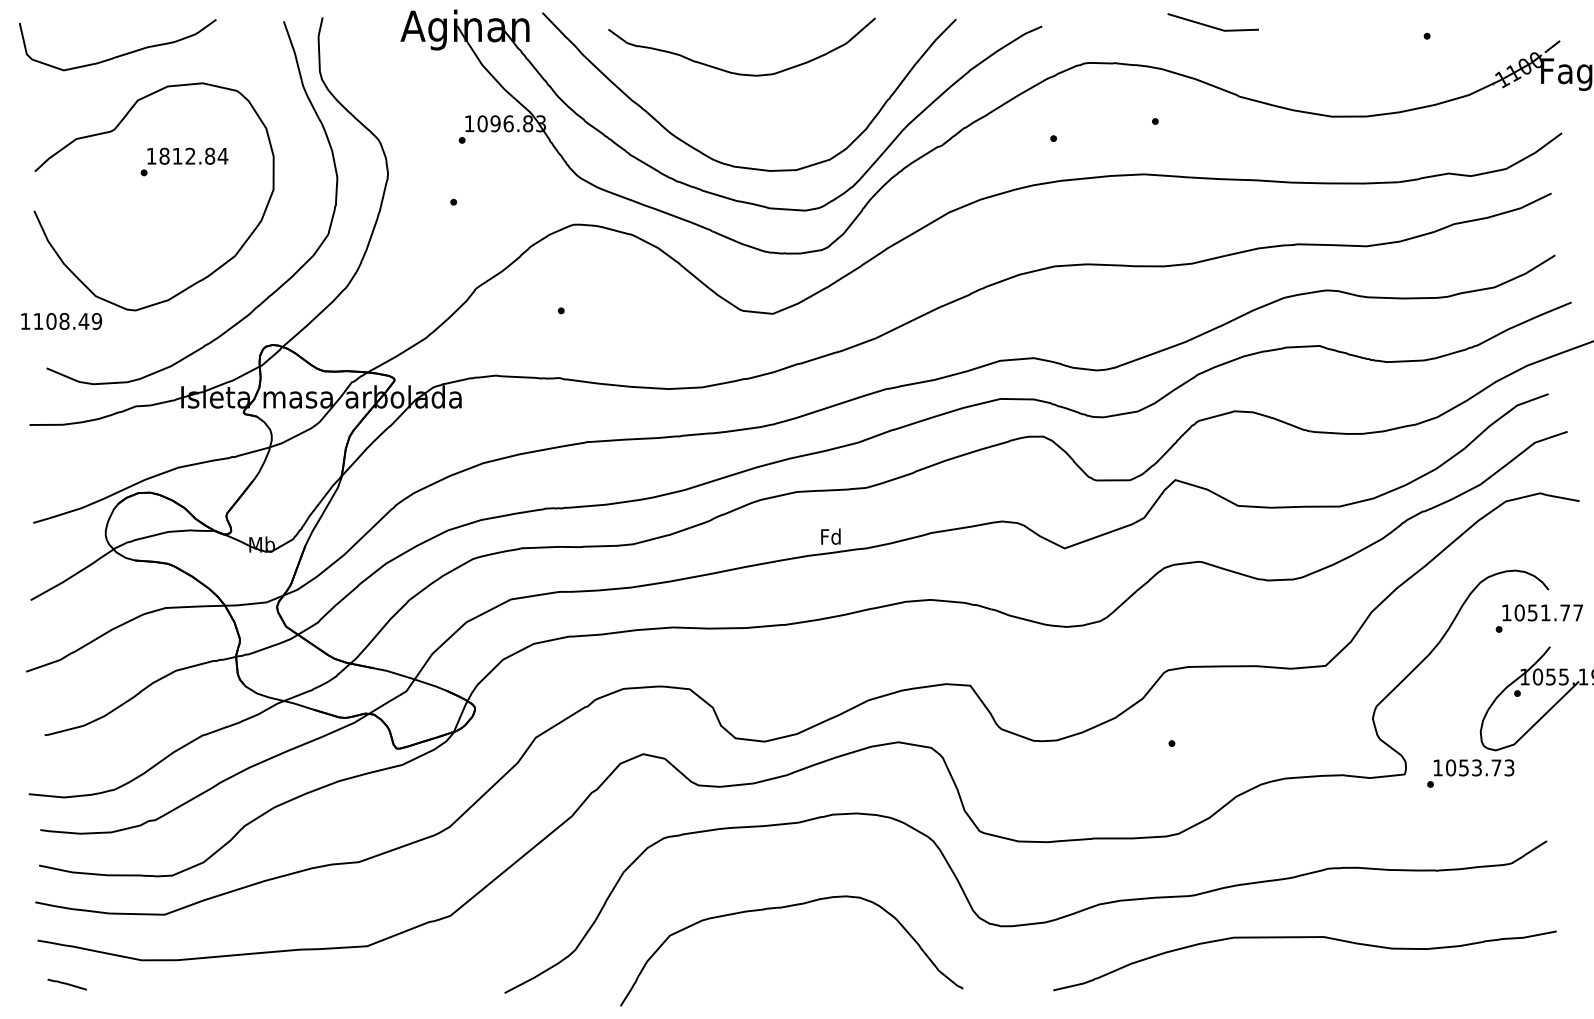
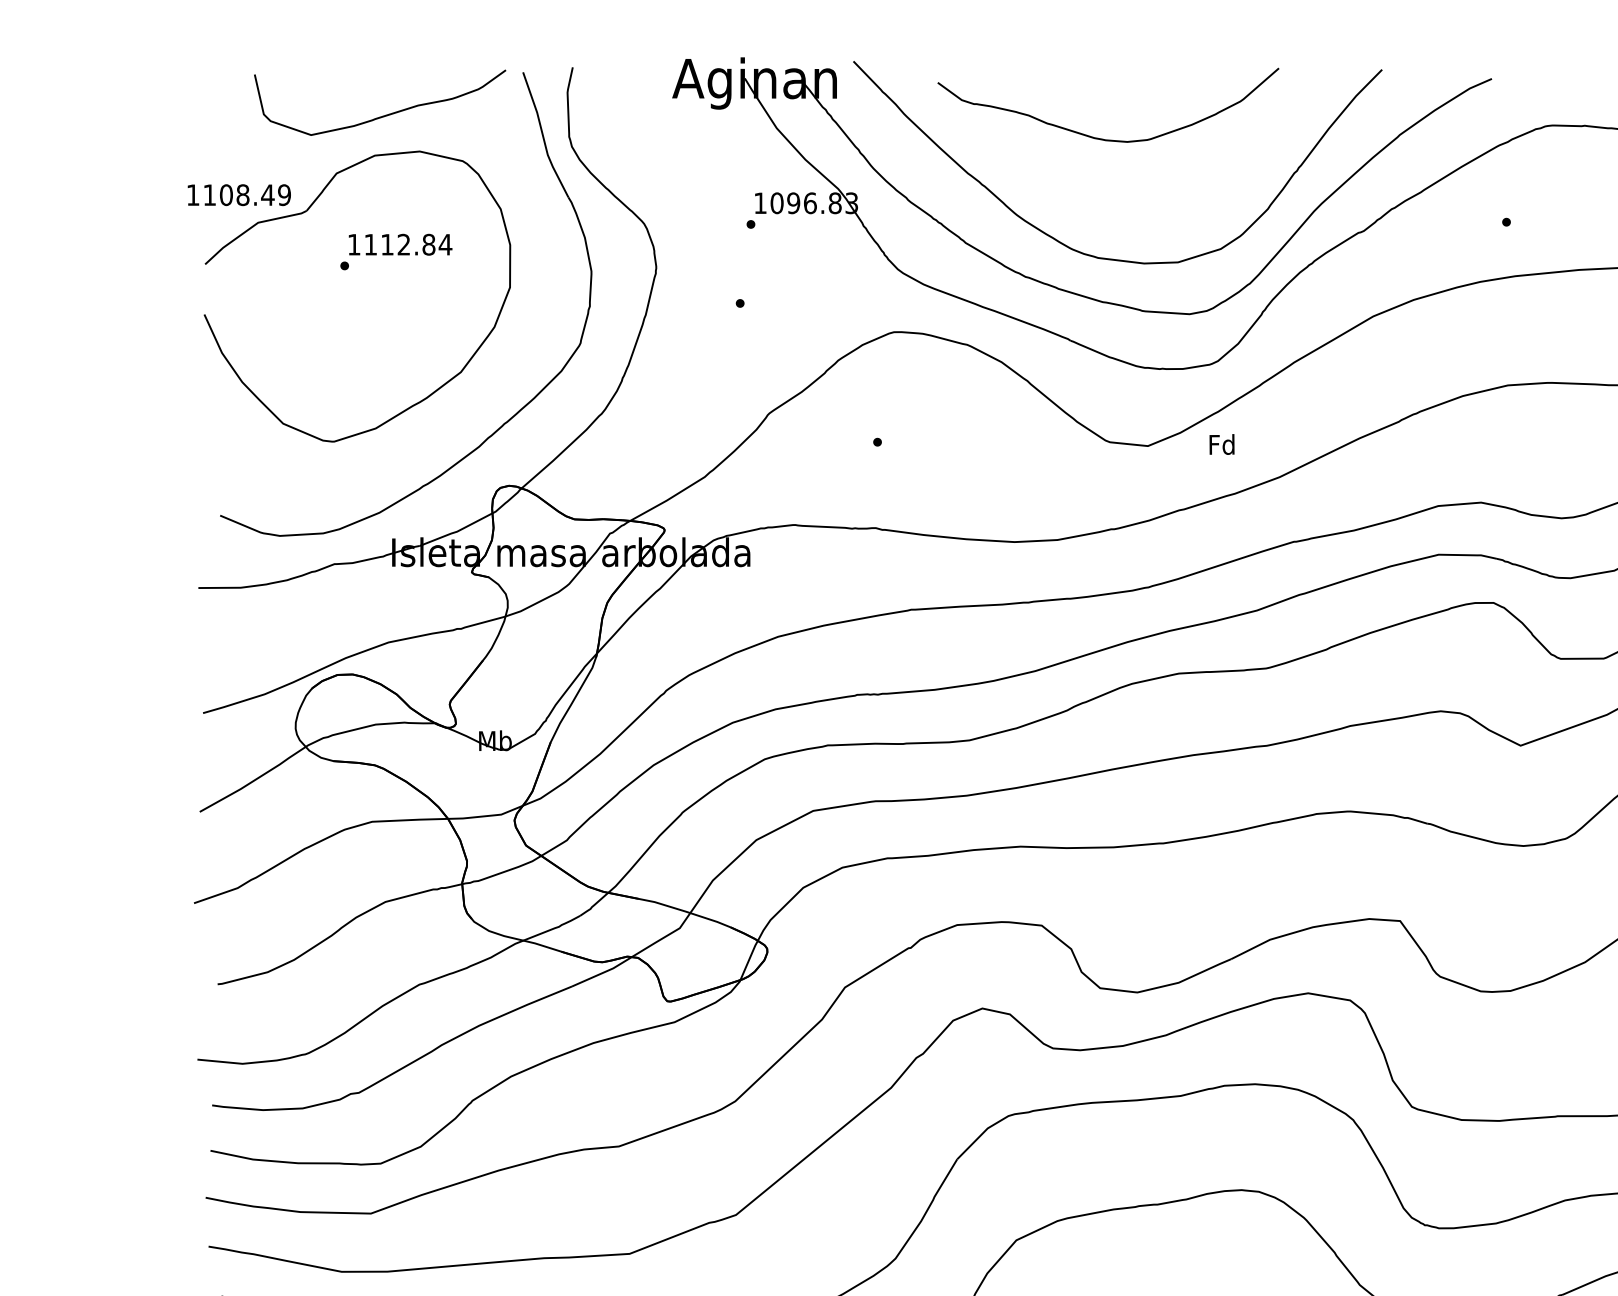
curve: (120, 54) -> (383, 114), moved
text: (164, 155) -> (370, 243), 1812.84 -> 1112.84
text: (61, 321) -> (239, 195), moved
text: (830, 536) -> (1221, 444), moved

